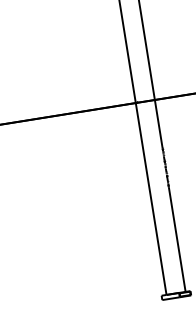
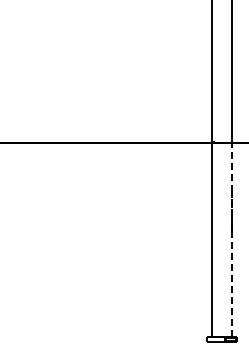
line: (158, 124) -> (231, 167), solid -> dashed
line: (177, 239) -> (231, 284), solid -> dashed

